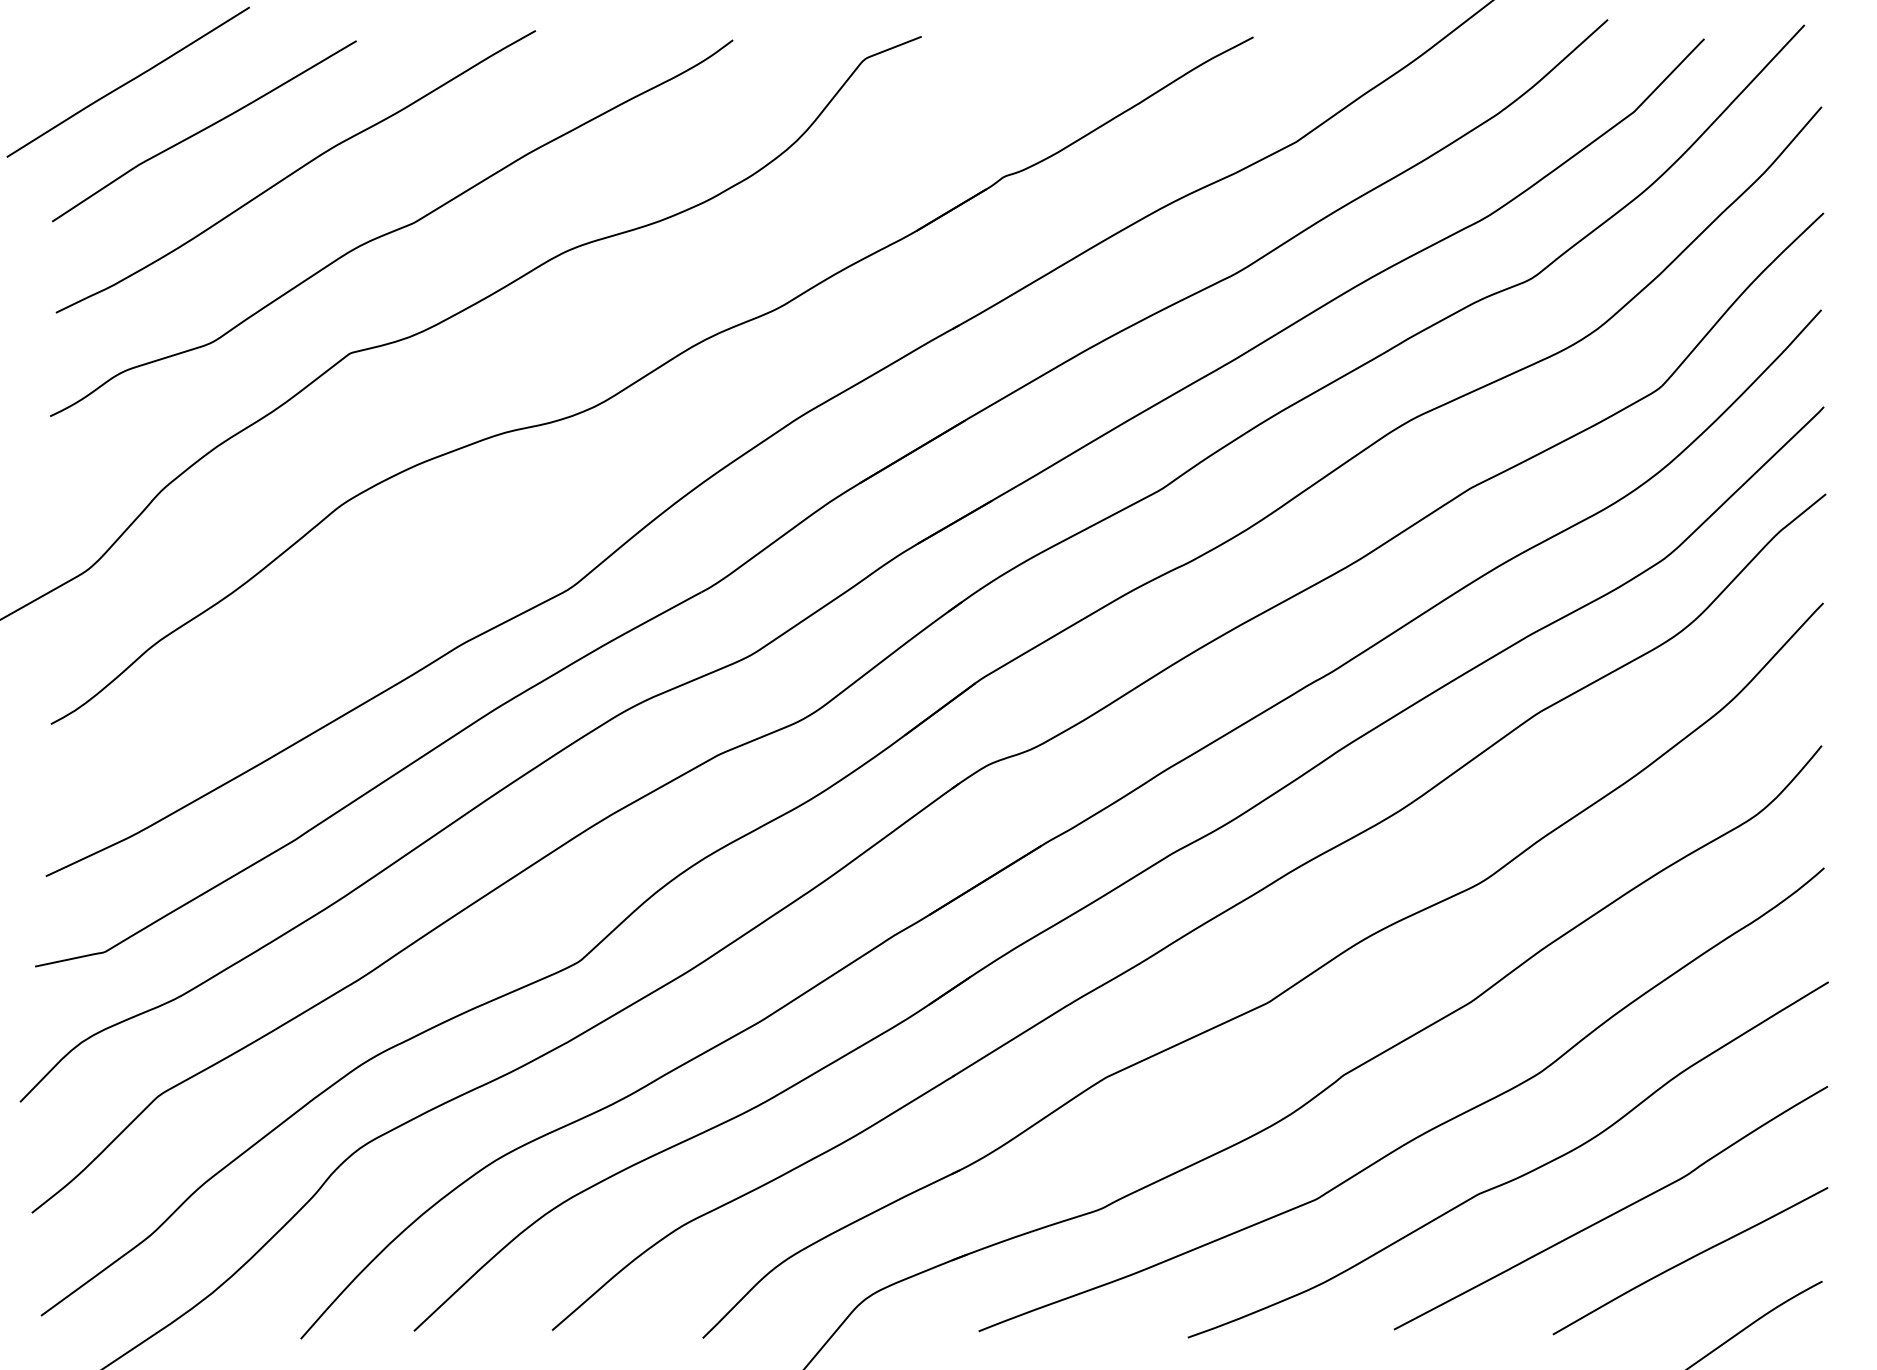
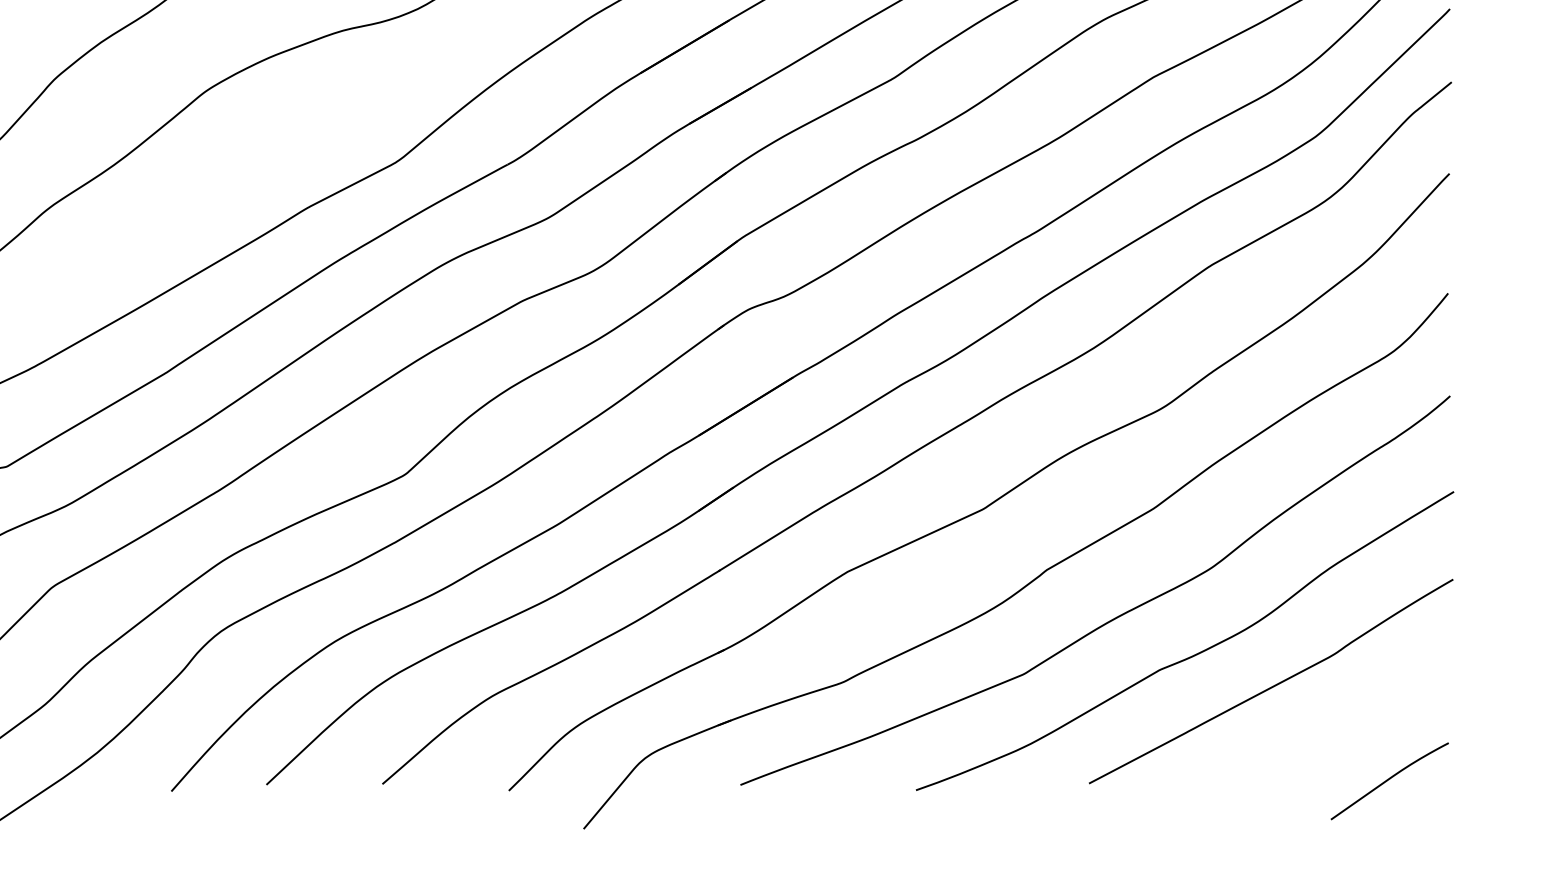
curve: (1689, 1260) -> (1337, 725), removed

